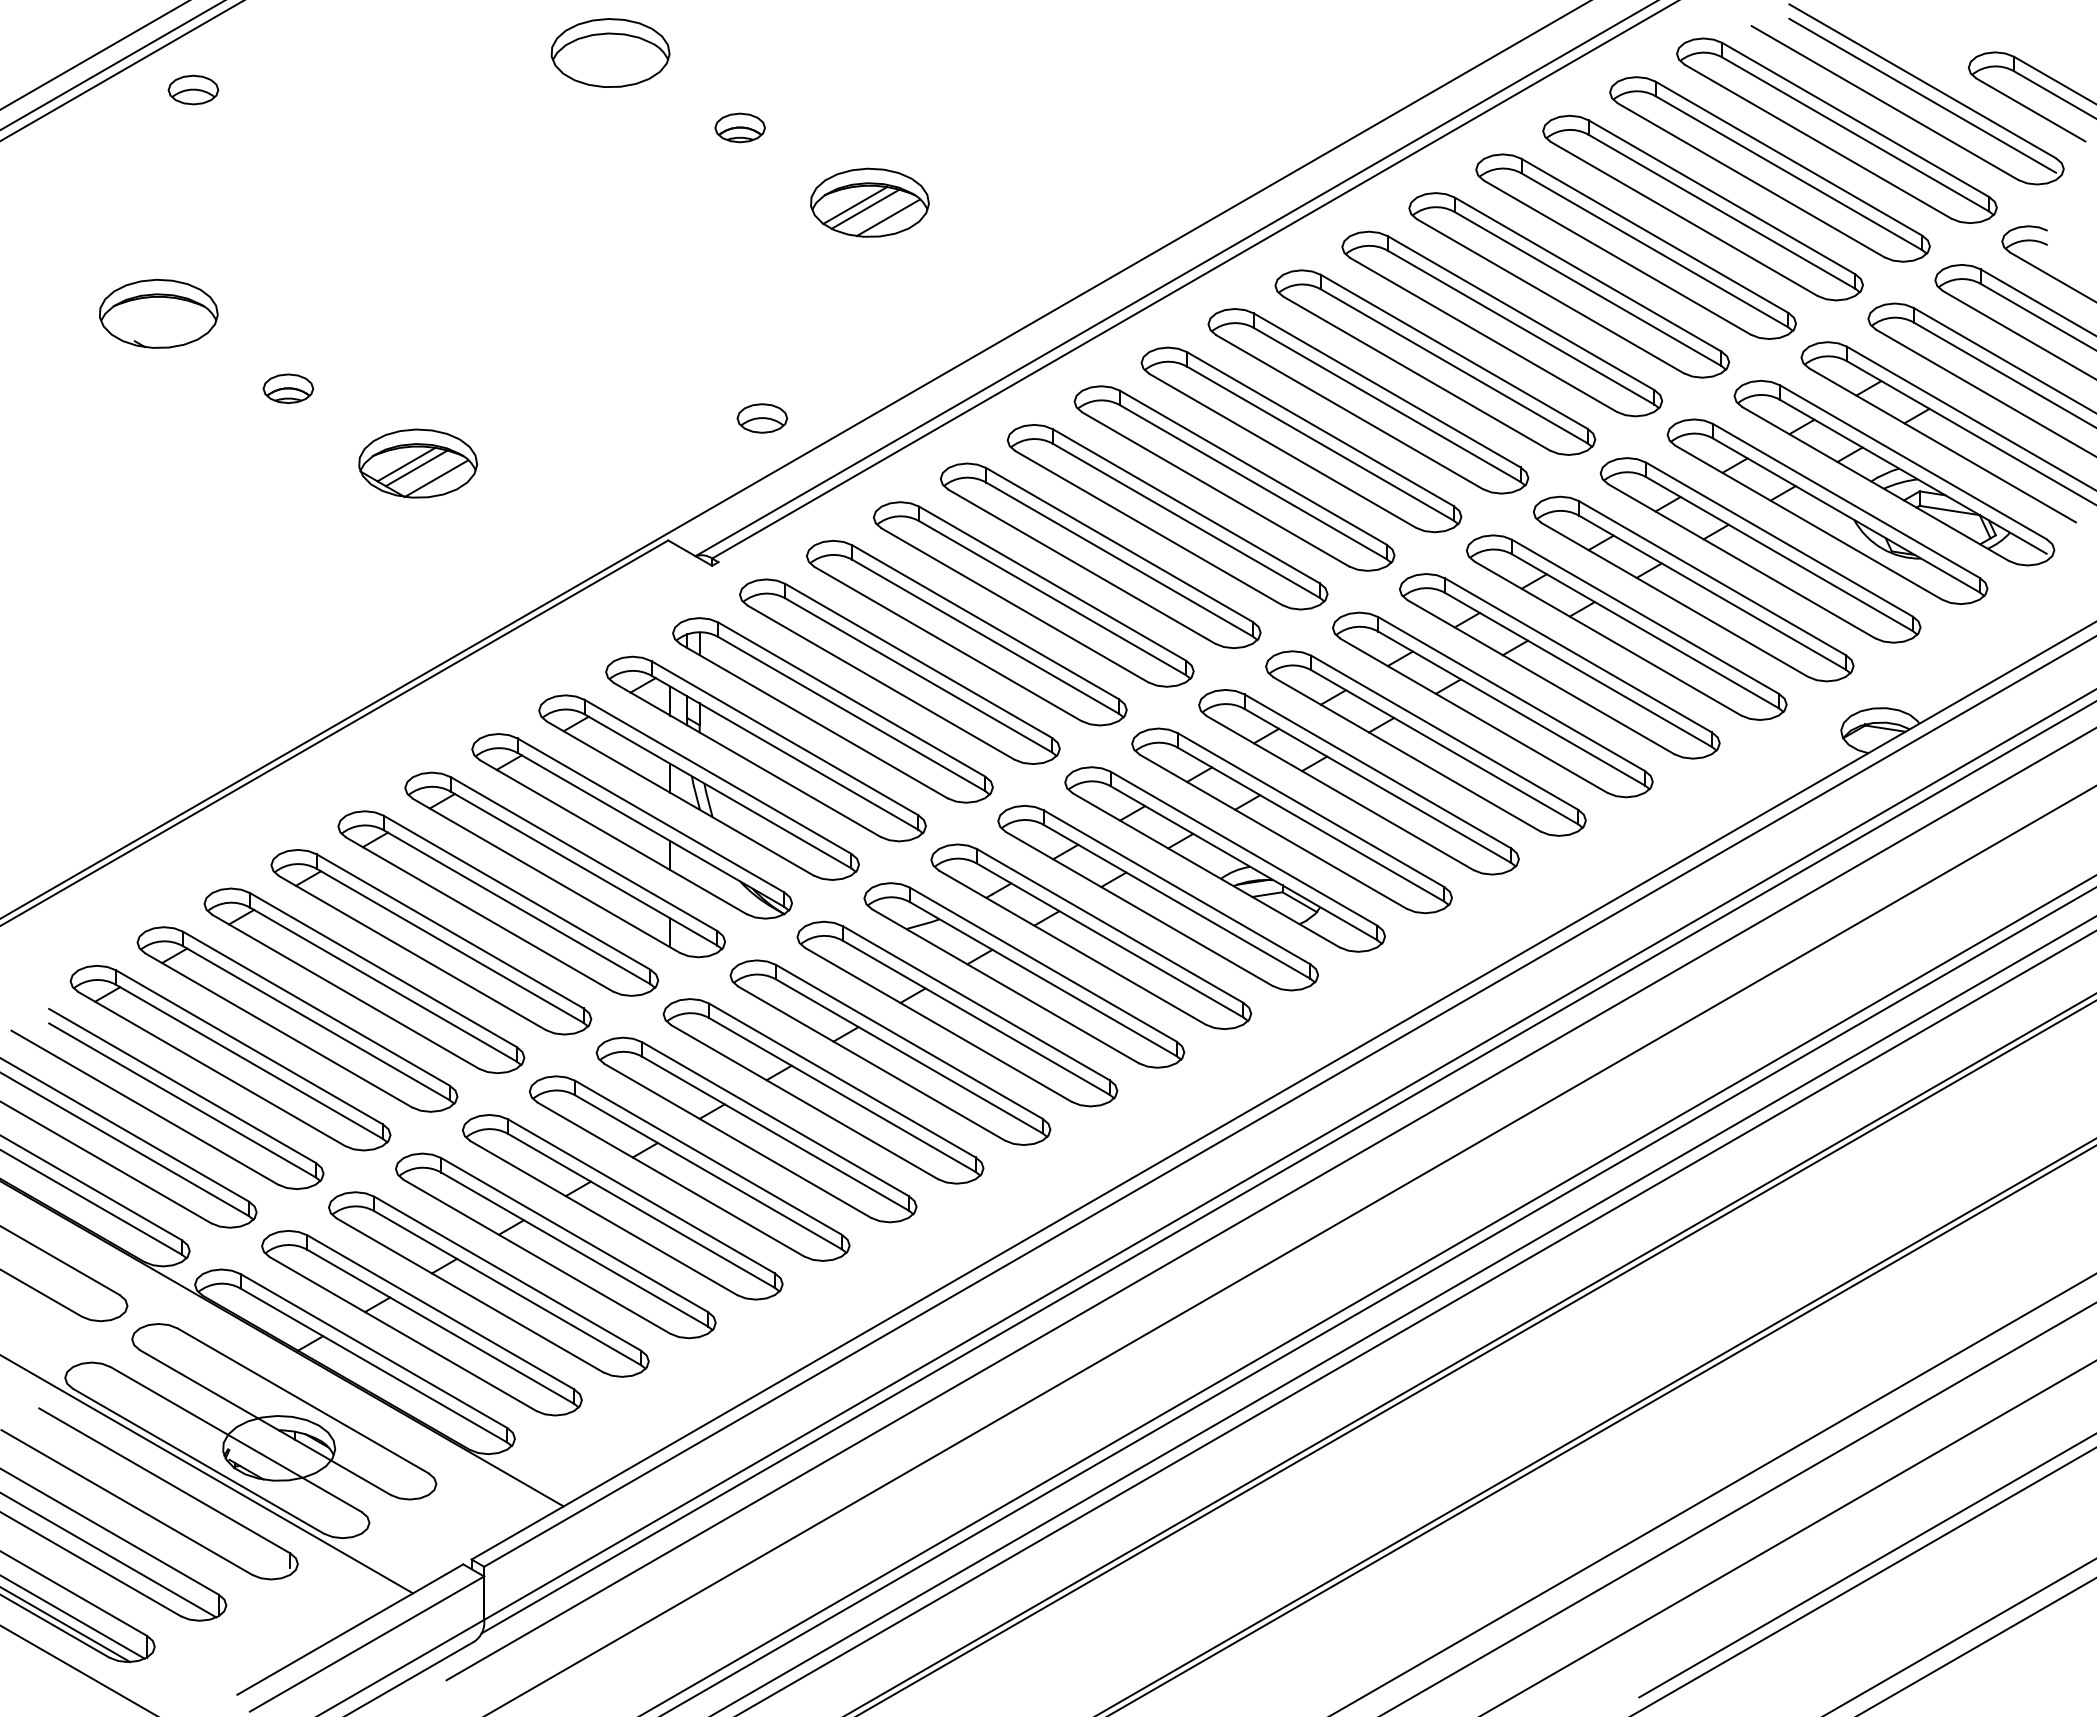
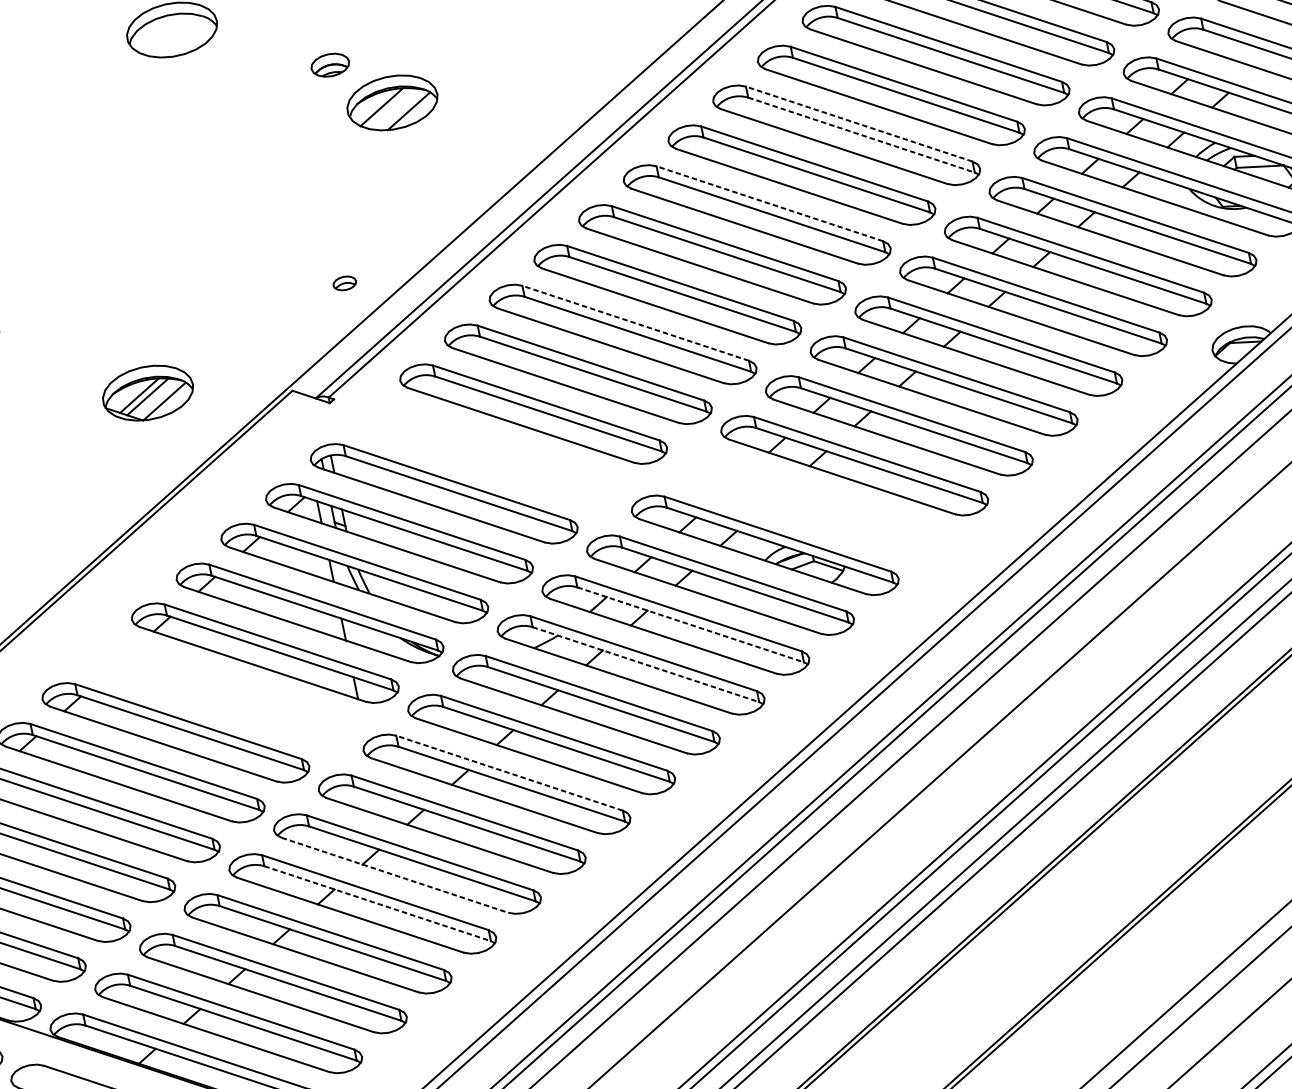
part: (739, 127) -> (329, 64), moved
line: (865, 208) -> (390, 107), removed
line: (1454, 351) -> (859, 123), solid -> dashed
line: (1454, 366) -> (861, 135), solid -> dashed
part: (762, 418) -> (344, 283), size x0.6
line: (1320, 429) -> (770, 204), solid -> dashed
part: (418, 463) -> (148, 392), moved
line: (1119, 545) -> (635, 323), solid -> dashed
part: (899, 671) -> (488, 453), removed
part: (1291, 820) -> (809, 505), removed
part: (498, 903) -> (220, 692), removed
line: (1110, 940) -> (690, 624), solid -> dashed
line: (1043, 979) -> (646, 664), solid -> dashed
line: (842, 1080) -> (509, 773), solid -> dashed
line: (670, 1179) -> (394, 875), solid -> dashed
line: (641, 1210) -> (377, 903), solid -> dashed

